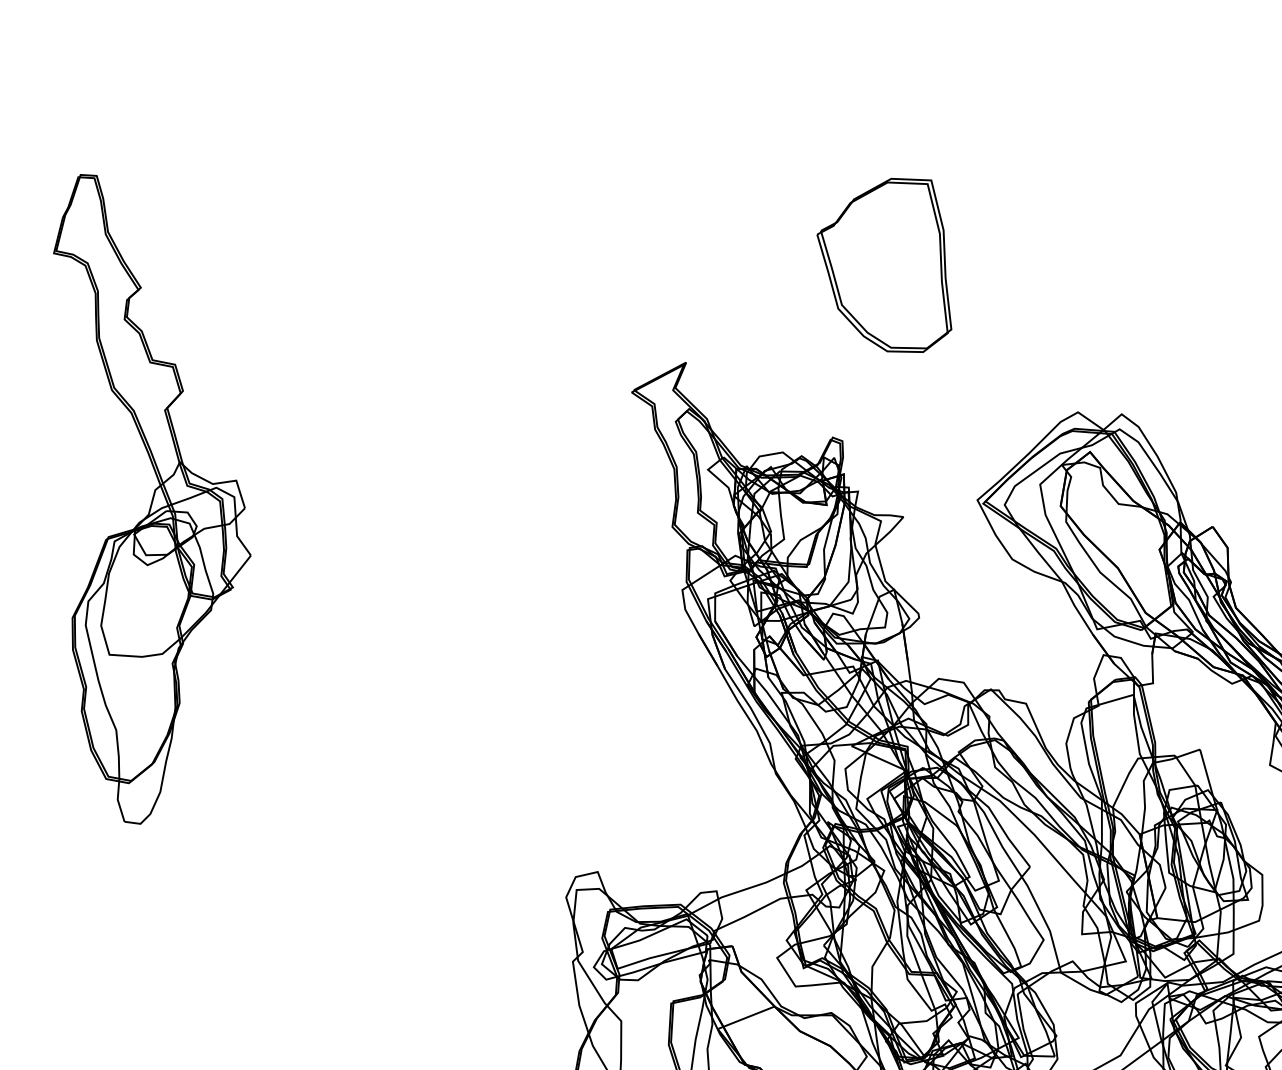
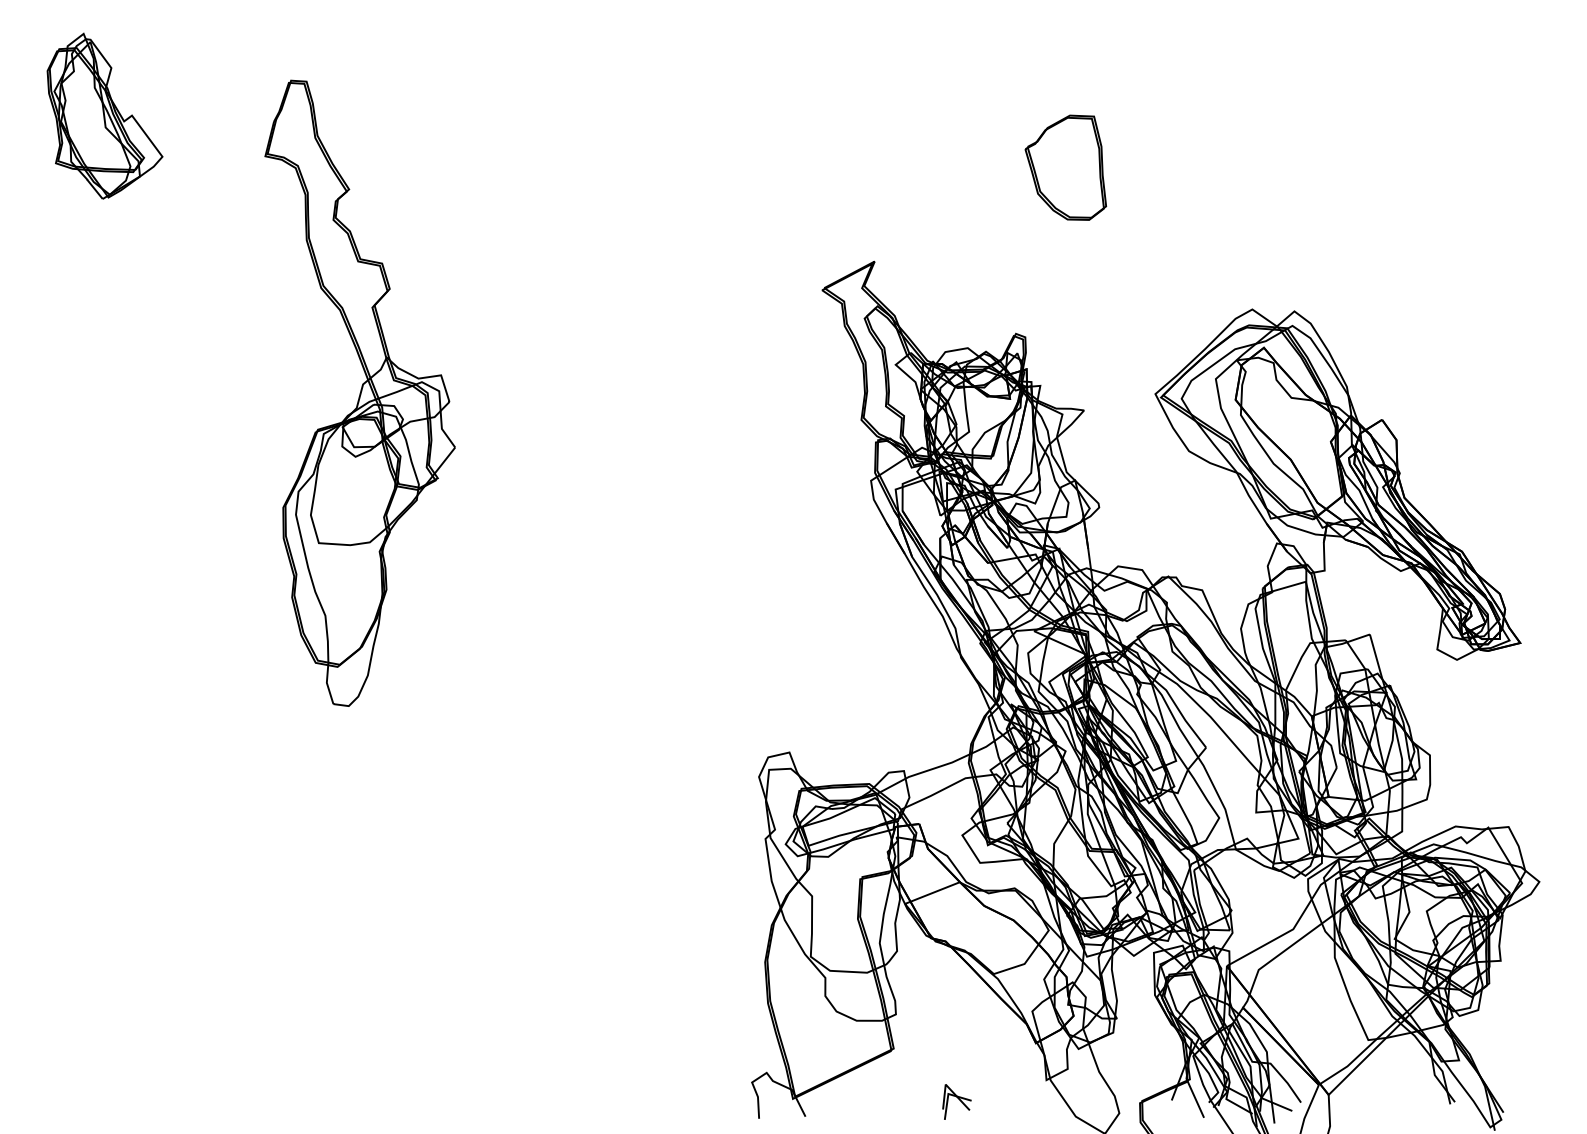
part: (884, 264) -> (1065, 167), size x0.62

